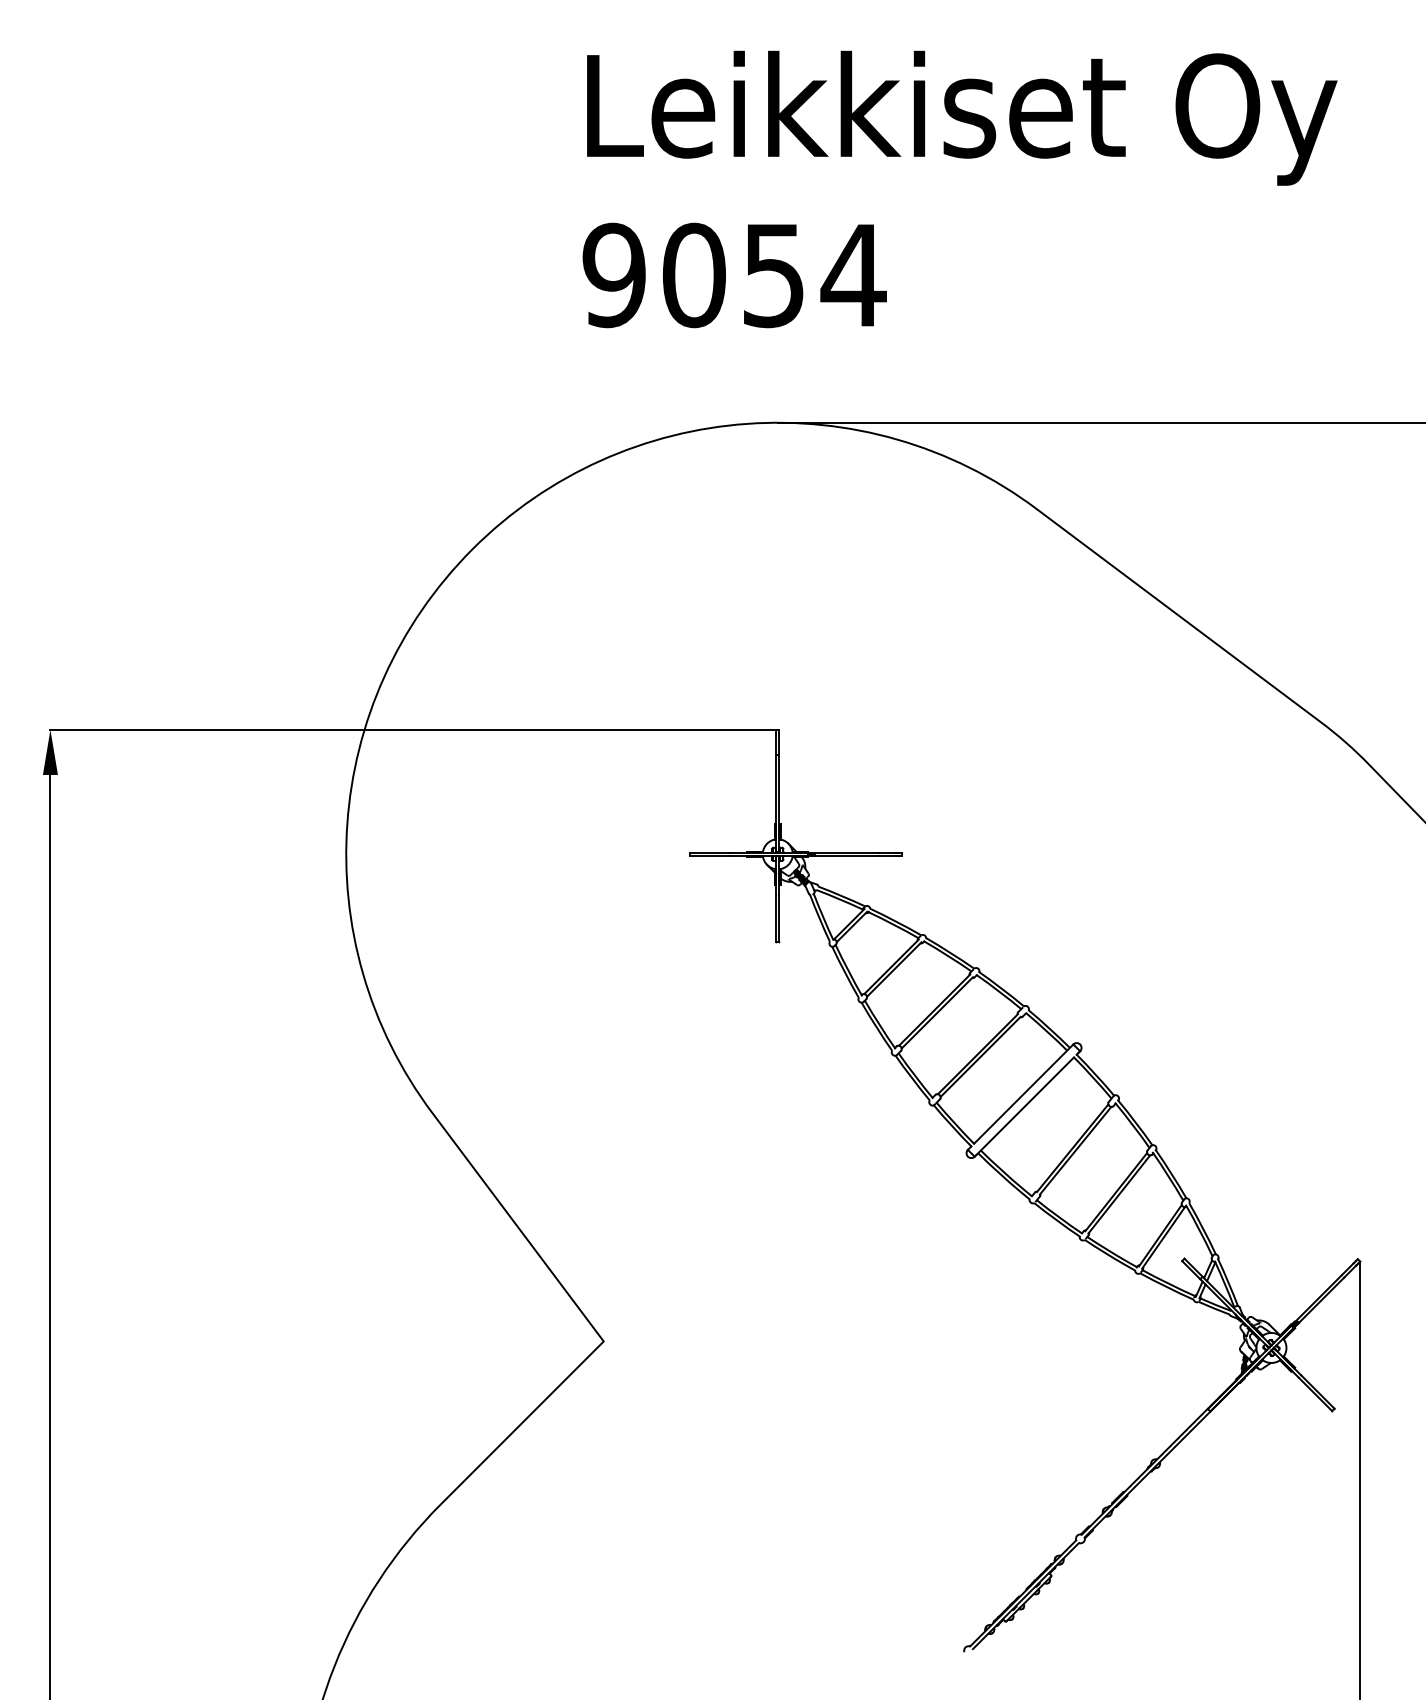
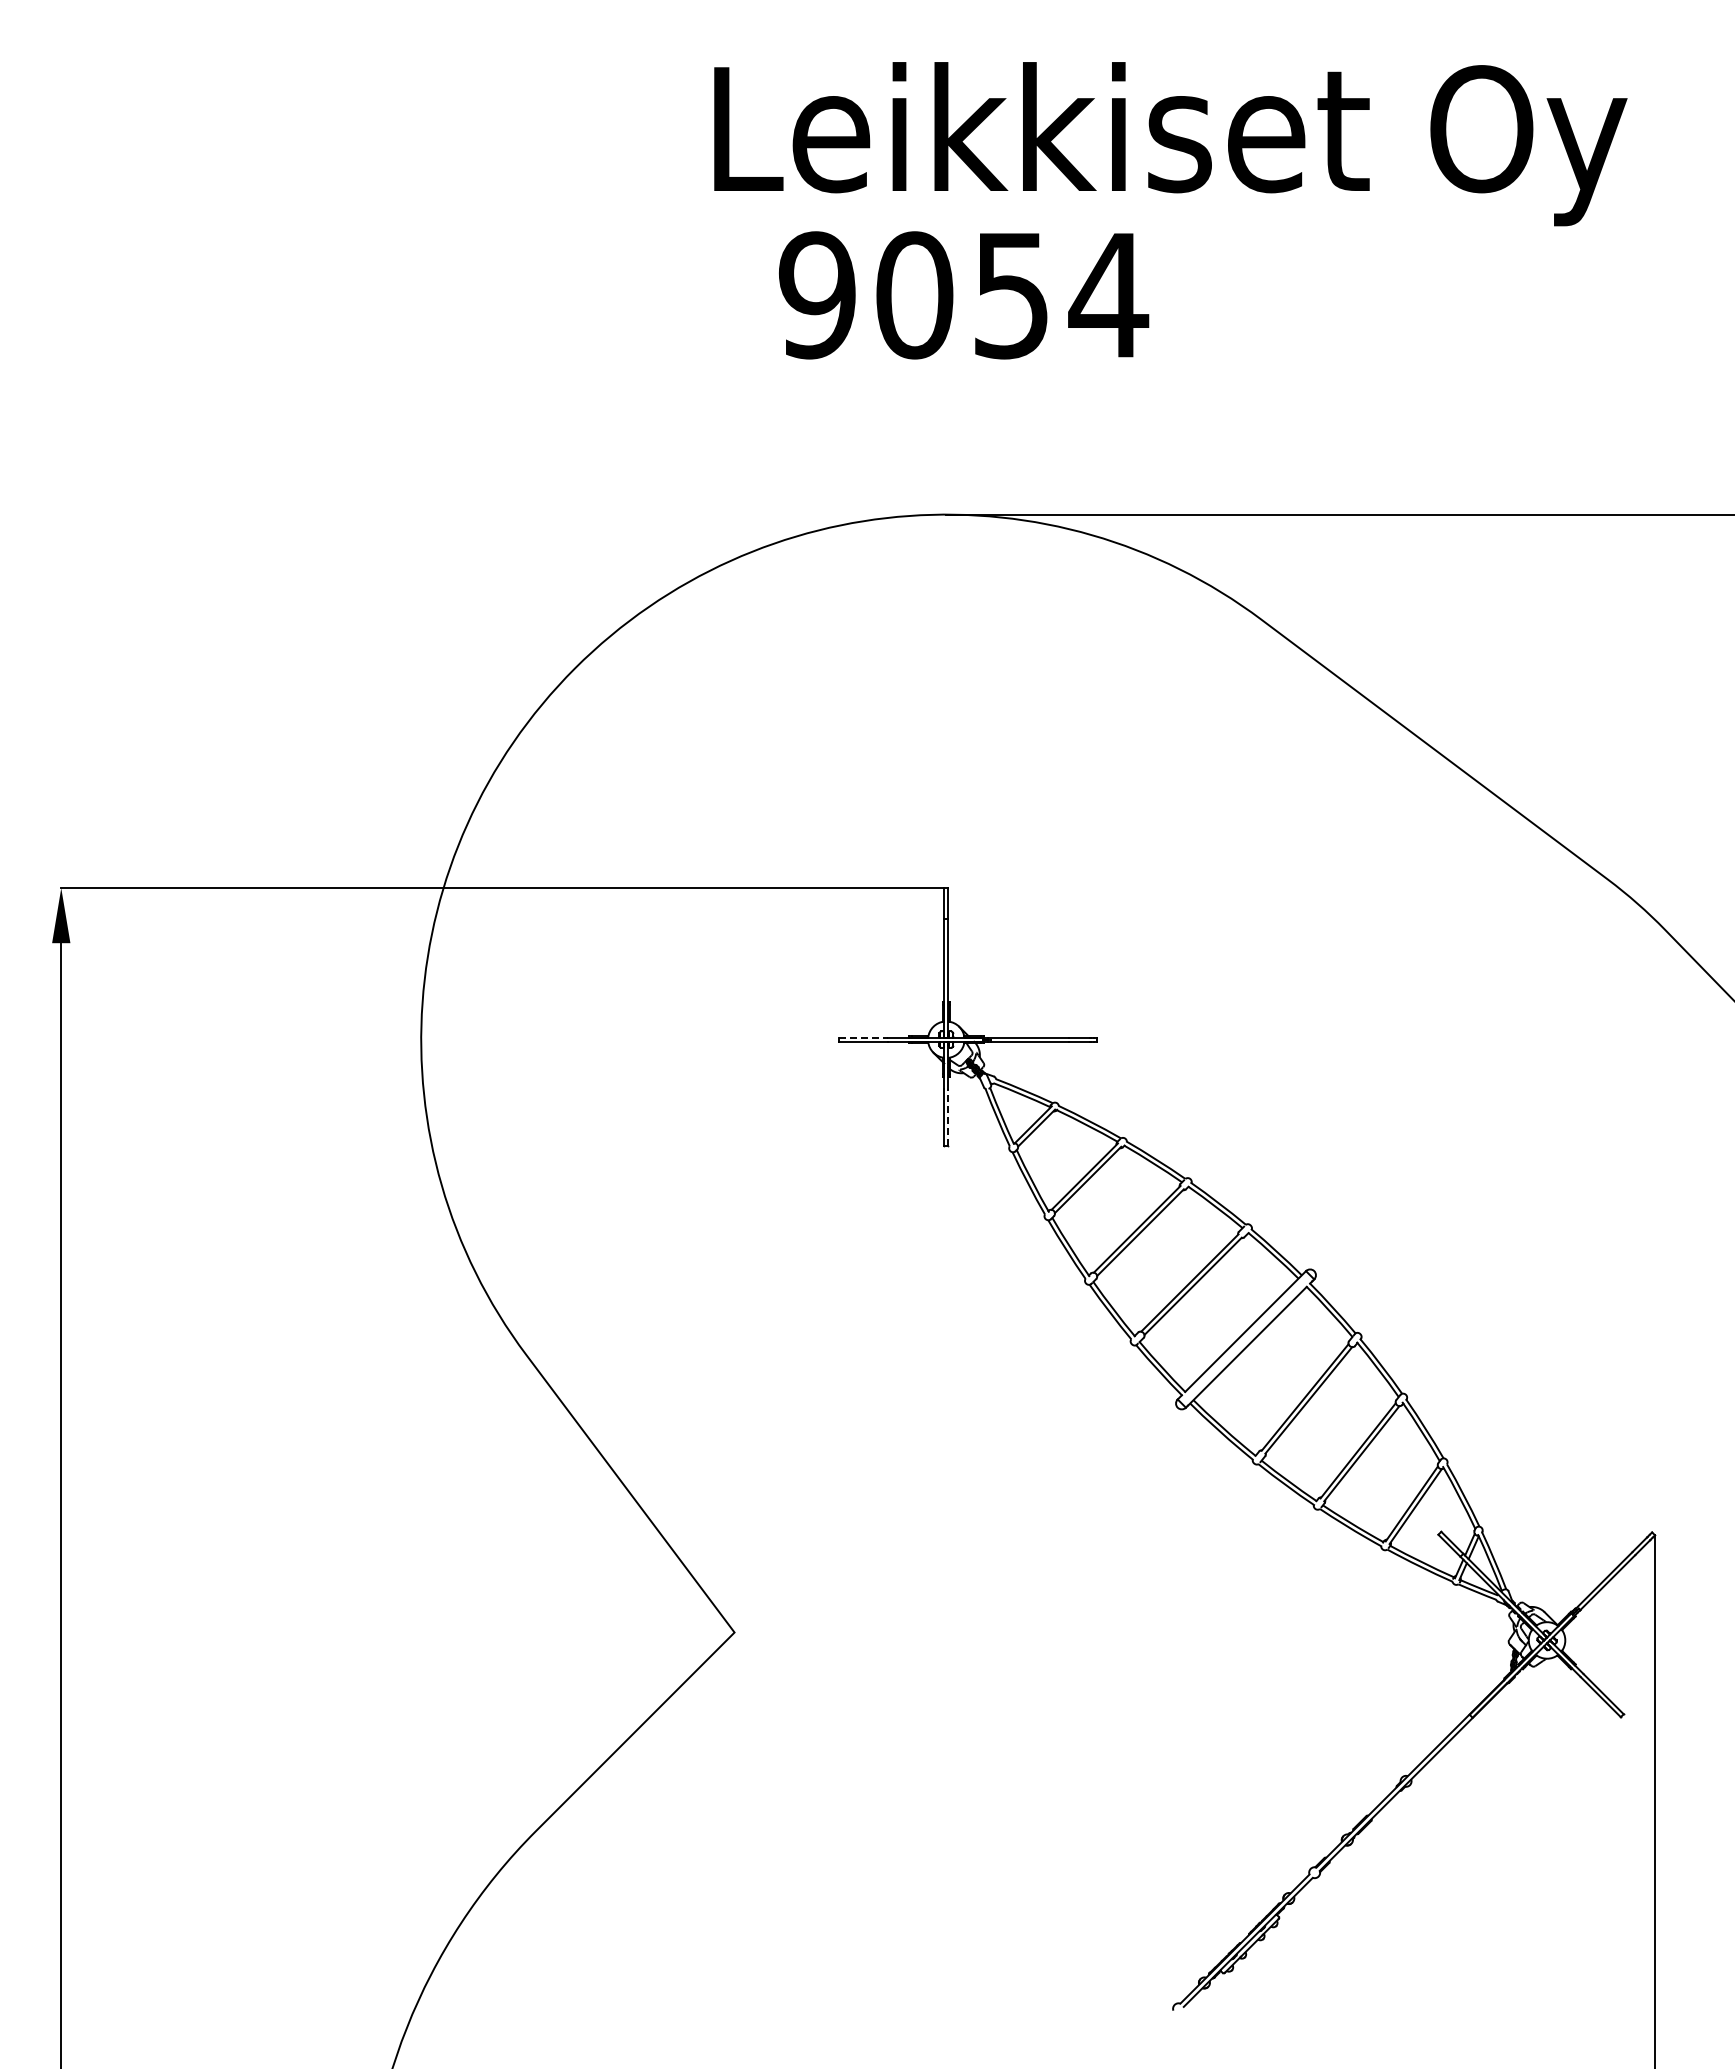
text: (735, 275) -> (964, 295), moved
line: (709, 852) -> (863, 1037), solid -> dashed
line: (779, 918) -> (948, 1117), solid -> dashed

